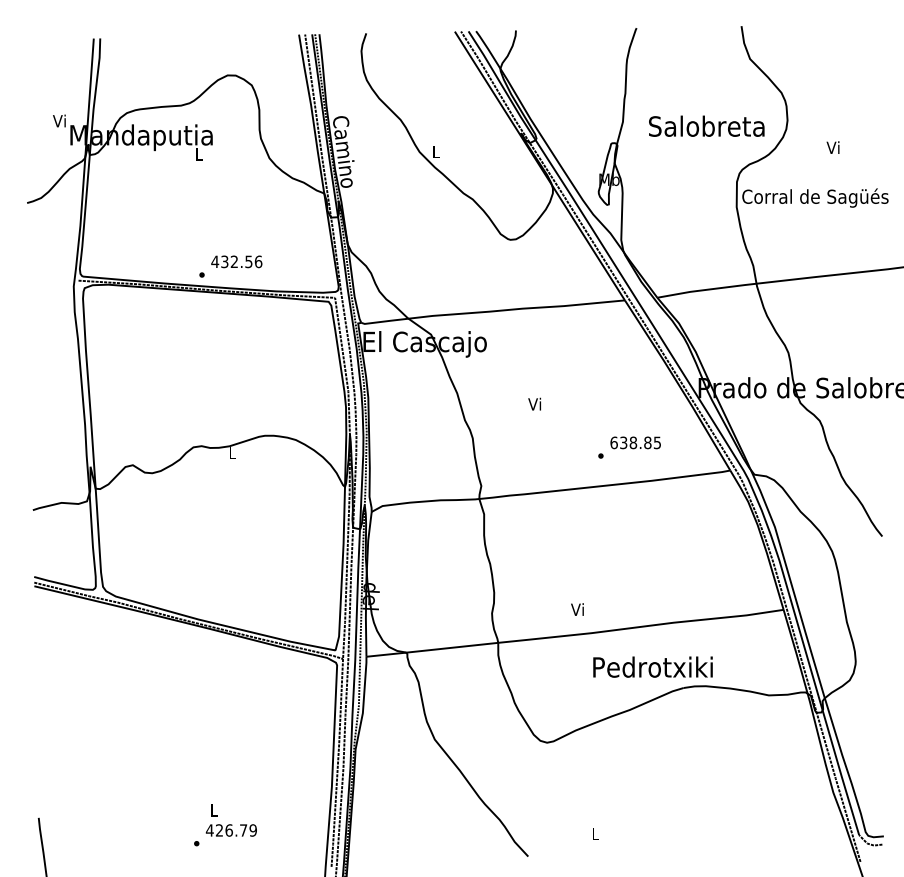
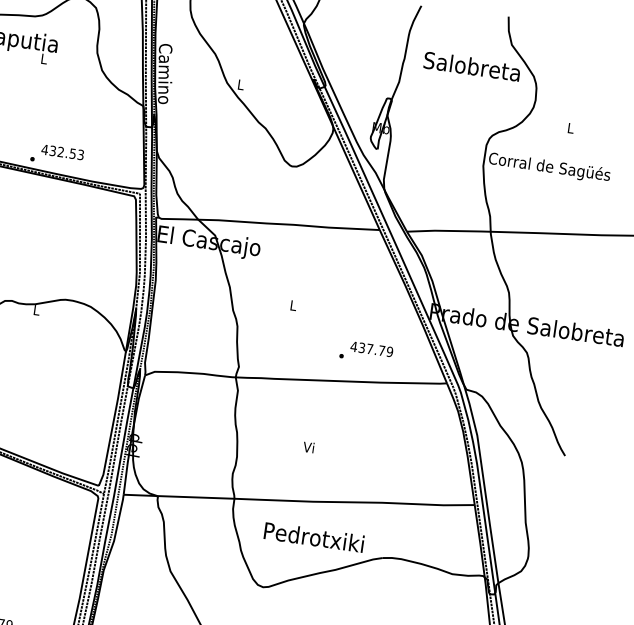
text: (706, 125) -> (472, 65), moved
text: (832, 147) -> (569, 127), Vi -> L
text: (258, 261) -> (80, 154), 432.56 -> 432.53
text: (534, 403) -> (292, 304), Vi -> L
text: (635, 442) -> (371, 349), 638.85 -> 437.79
text: (577, 609) -> (308, 447), moved
text: (652, 666) -> (313, 536), moved

